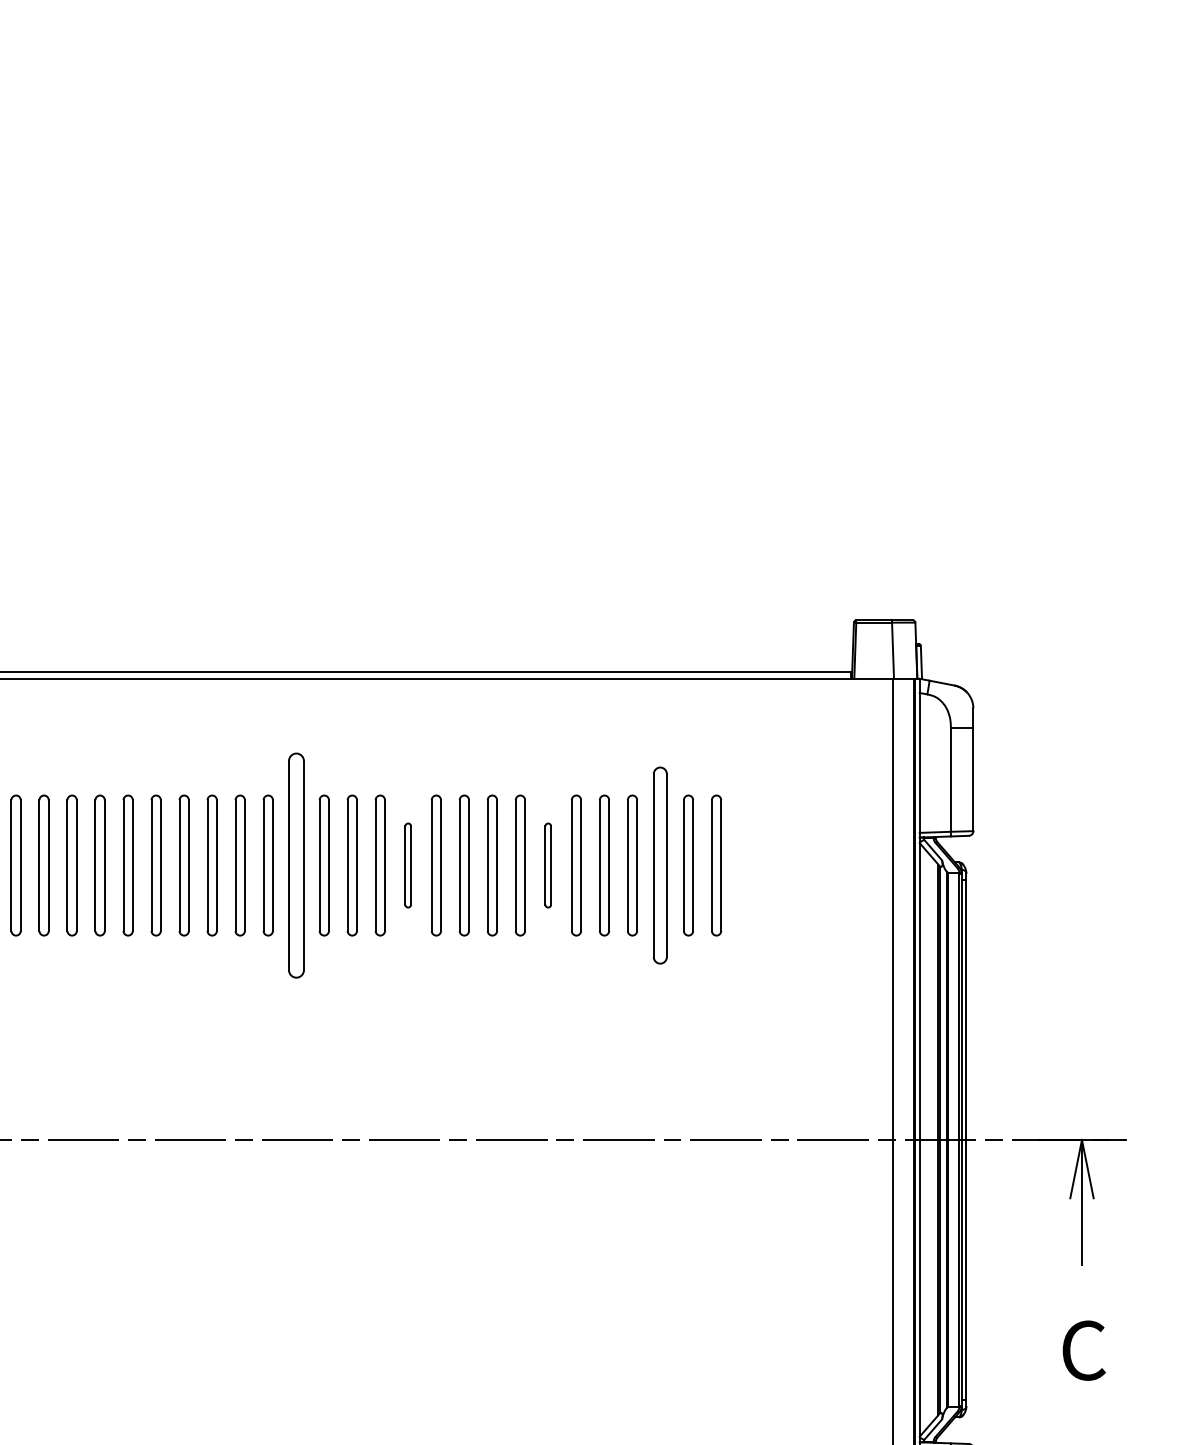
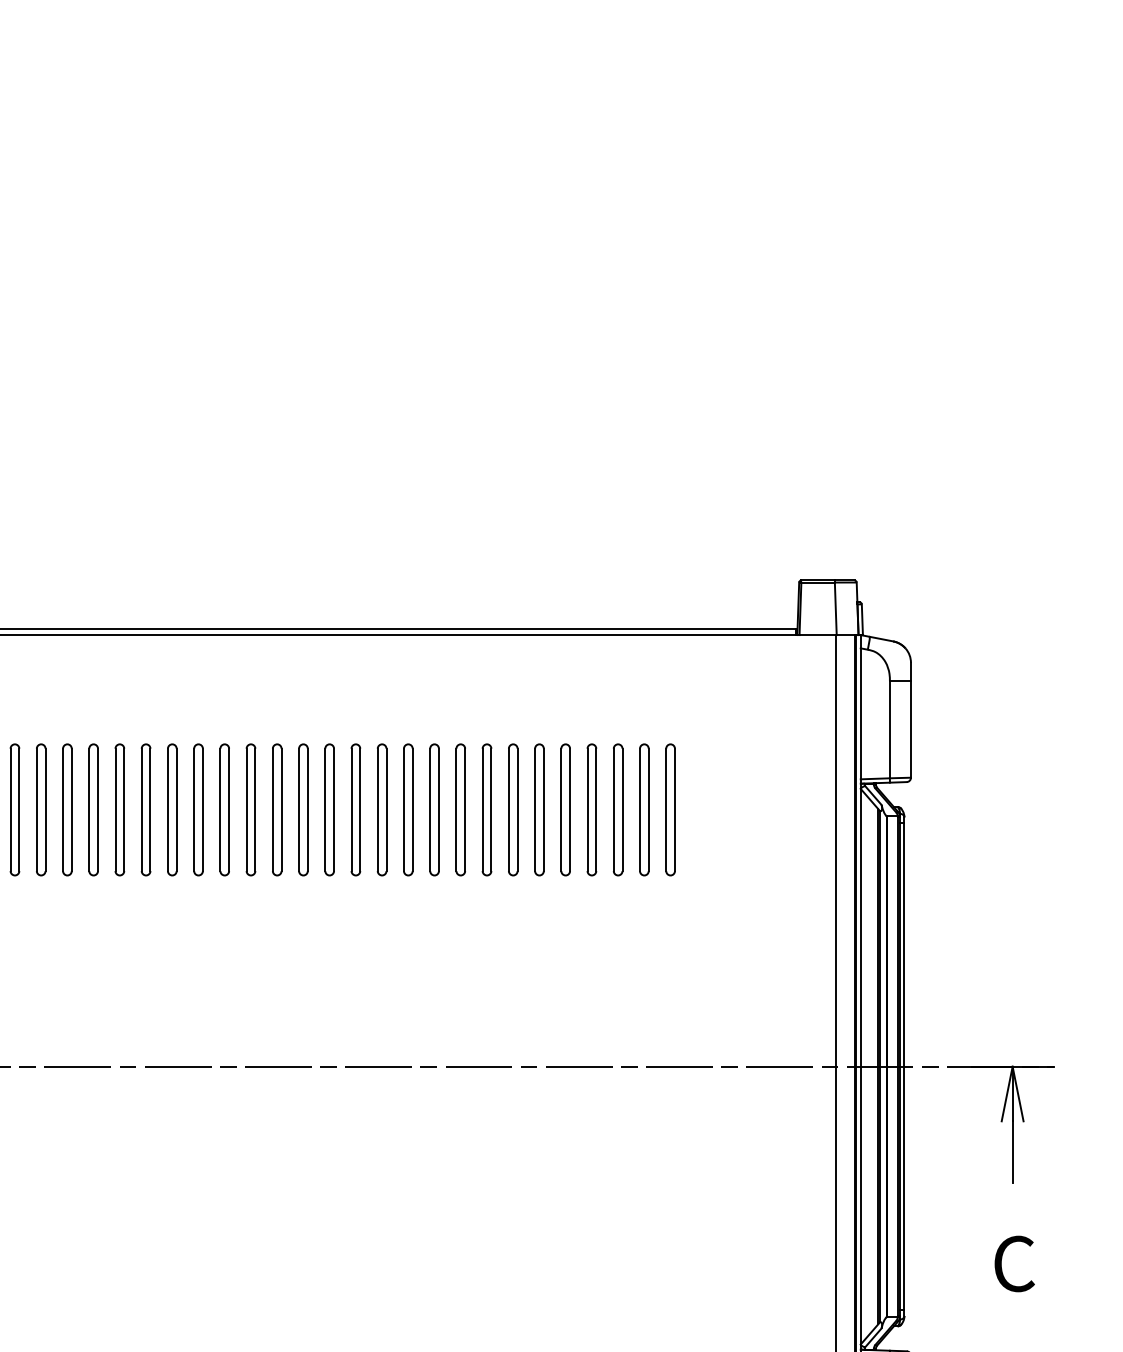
part: (295, 865) -> (276, 809), size x0.62
part: (407, 865) -> (381, 809), size x1.67
part: (547, 865) -> (512, 809), size x1.67
part: (660, 865) -> (618, 809), size x0.71

